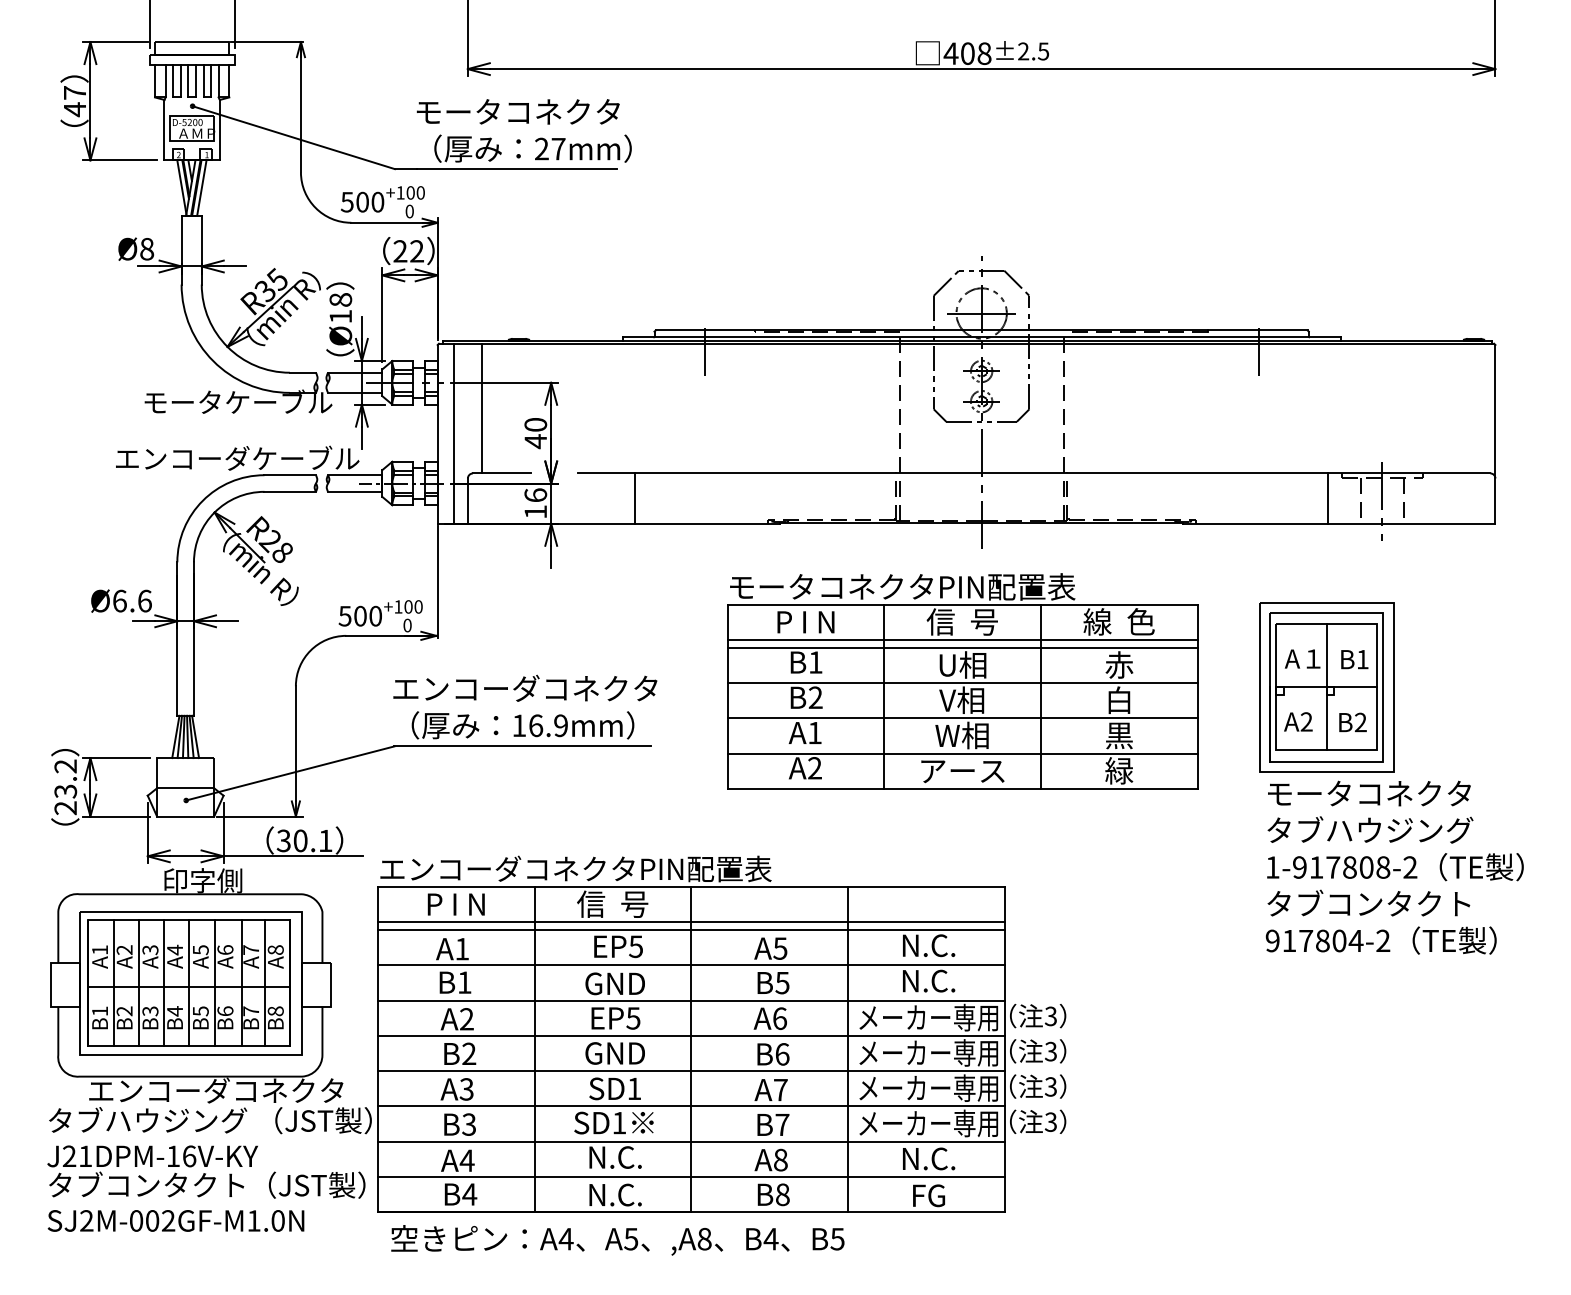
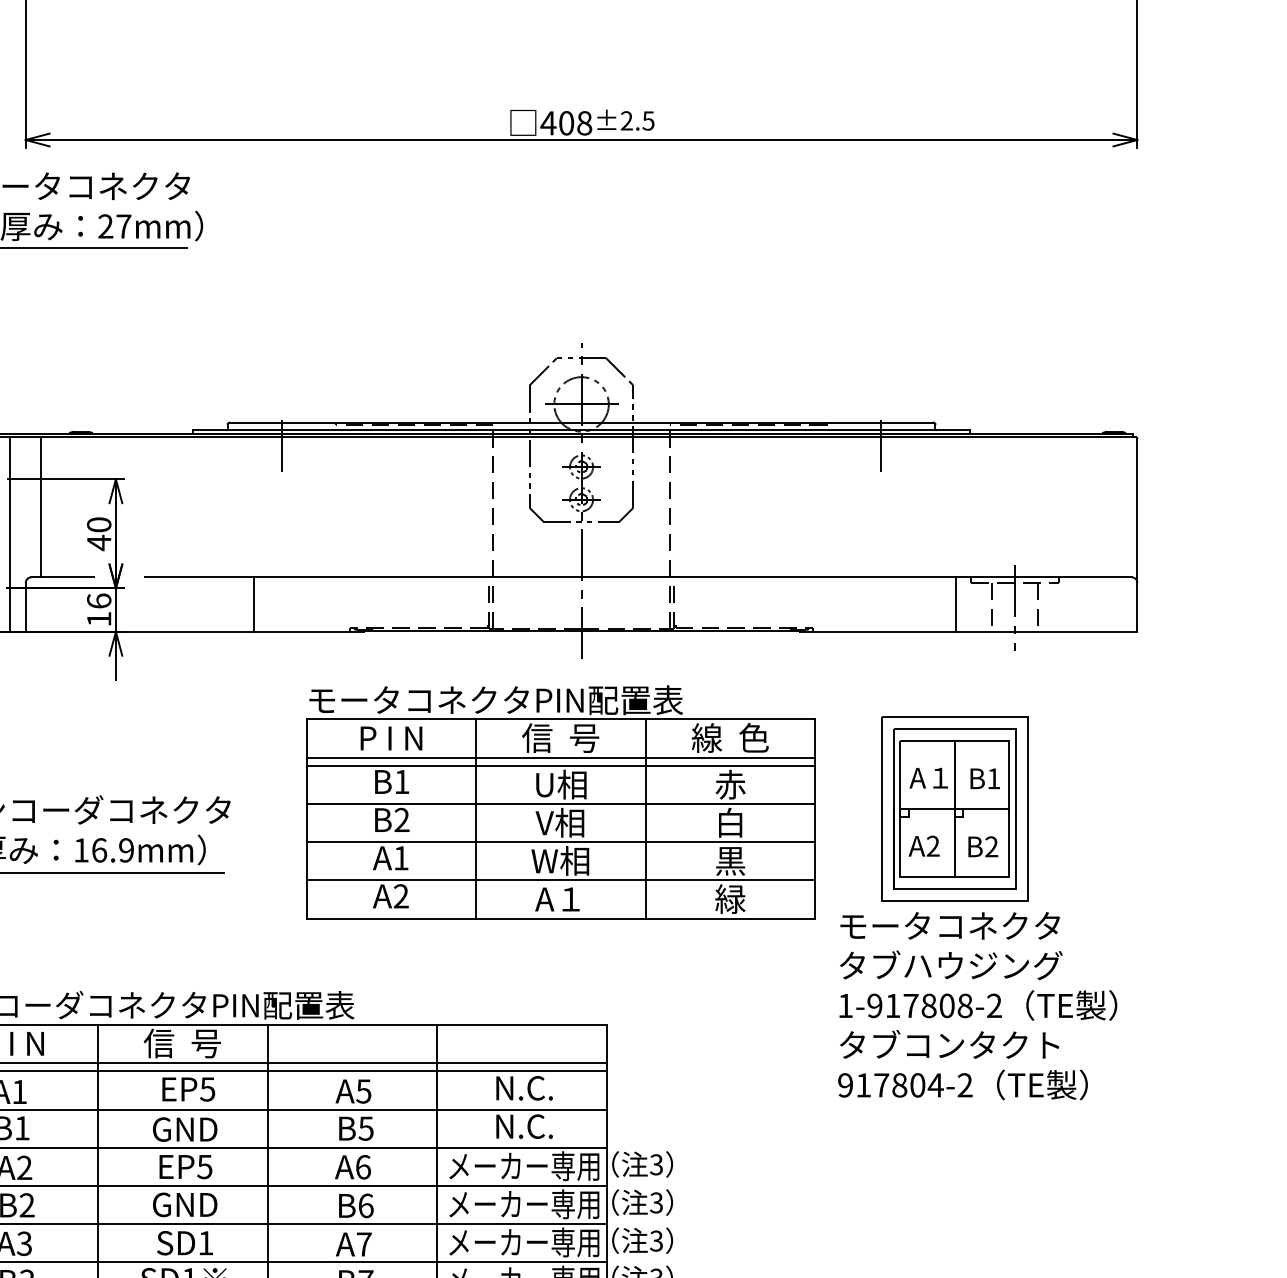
line: (635, 498) -> (253, 604), moved
text: (962, 771) -> (560, 899), アース -> A１
text: (1394, 867) -> (977, 1005), moved

